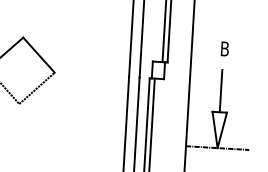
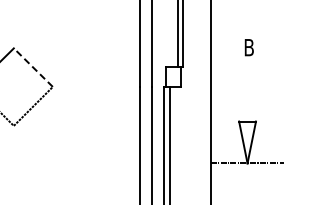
line: (39, 55) -> (33, 67), solid -> dashed
line: (220, 90) -> (247, 96), removed

